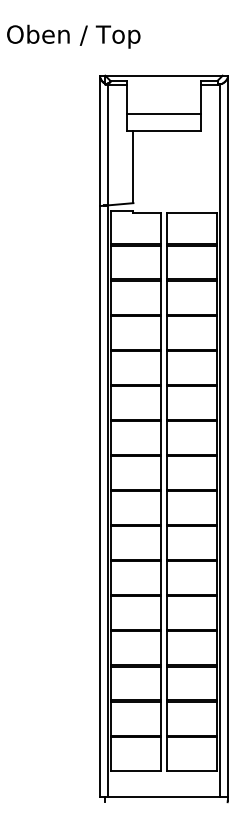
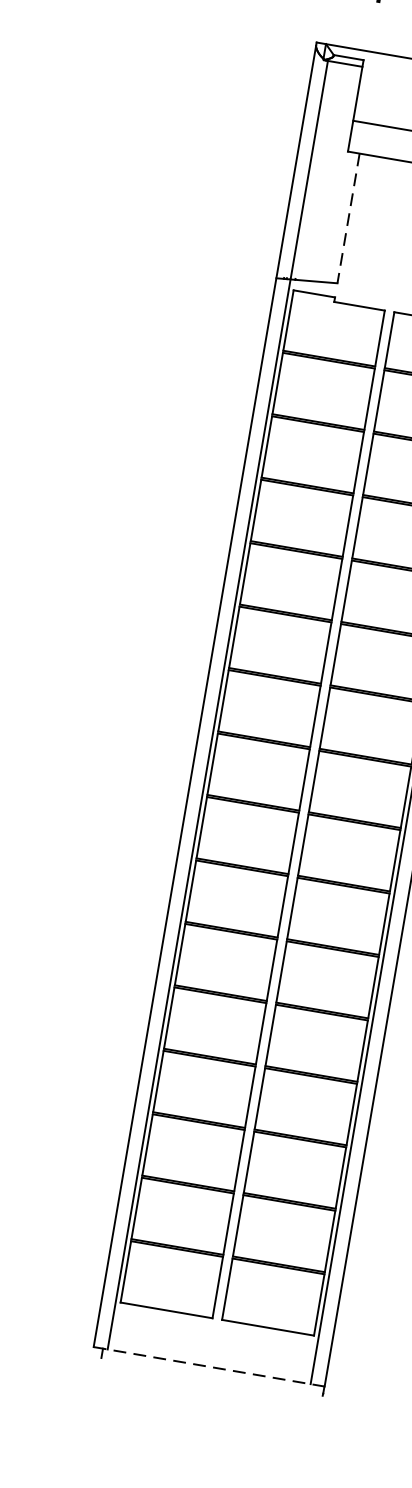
line: (133, 167) -> (348, 218), solid -> dashed
line: (164, 797) -> (209, 1367), solid -> dashed

